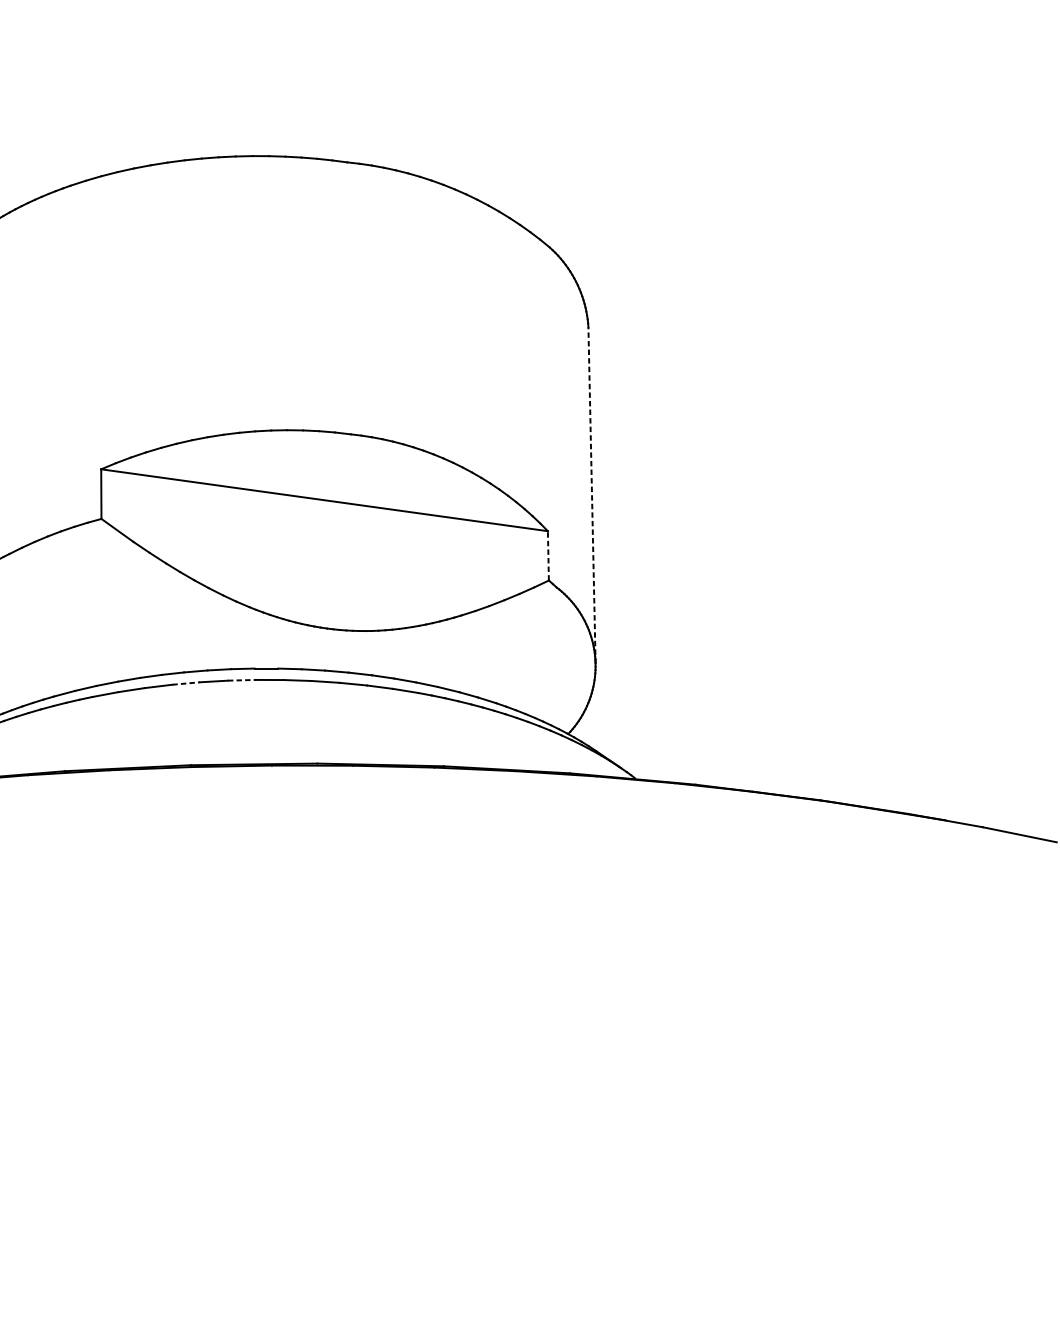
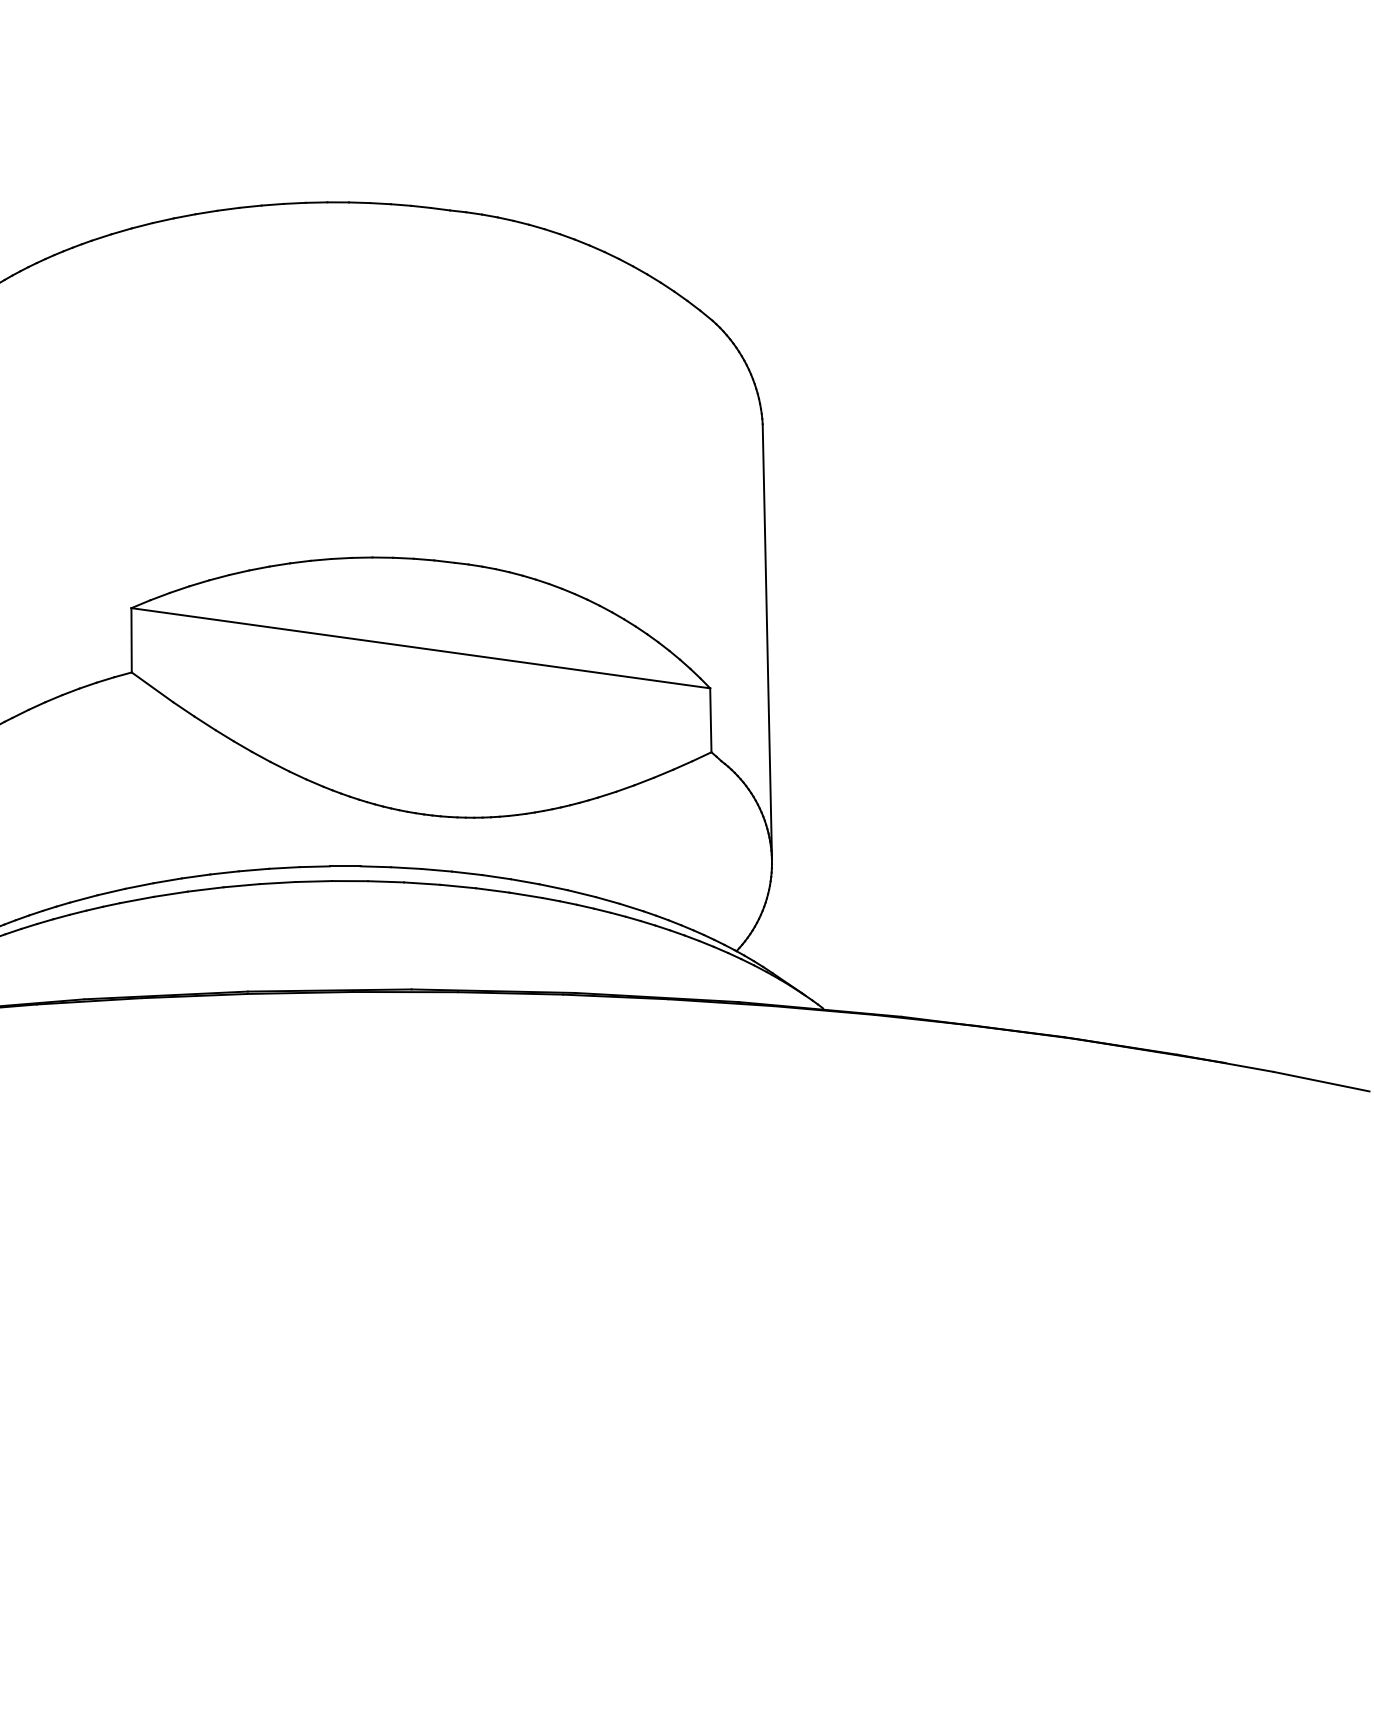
line: (592, 495) -> (767, 641), dashed -> solid
line: (548, 556) -> (710, 720), dashed -> solid
line: (242, 680) -> (314, 881), dashed -> solid
line: (186, 683) -> (242, 885), dashed -> solid

